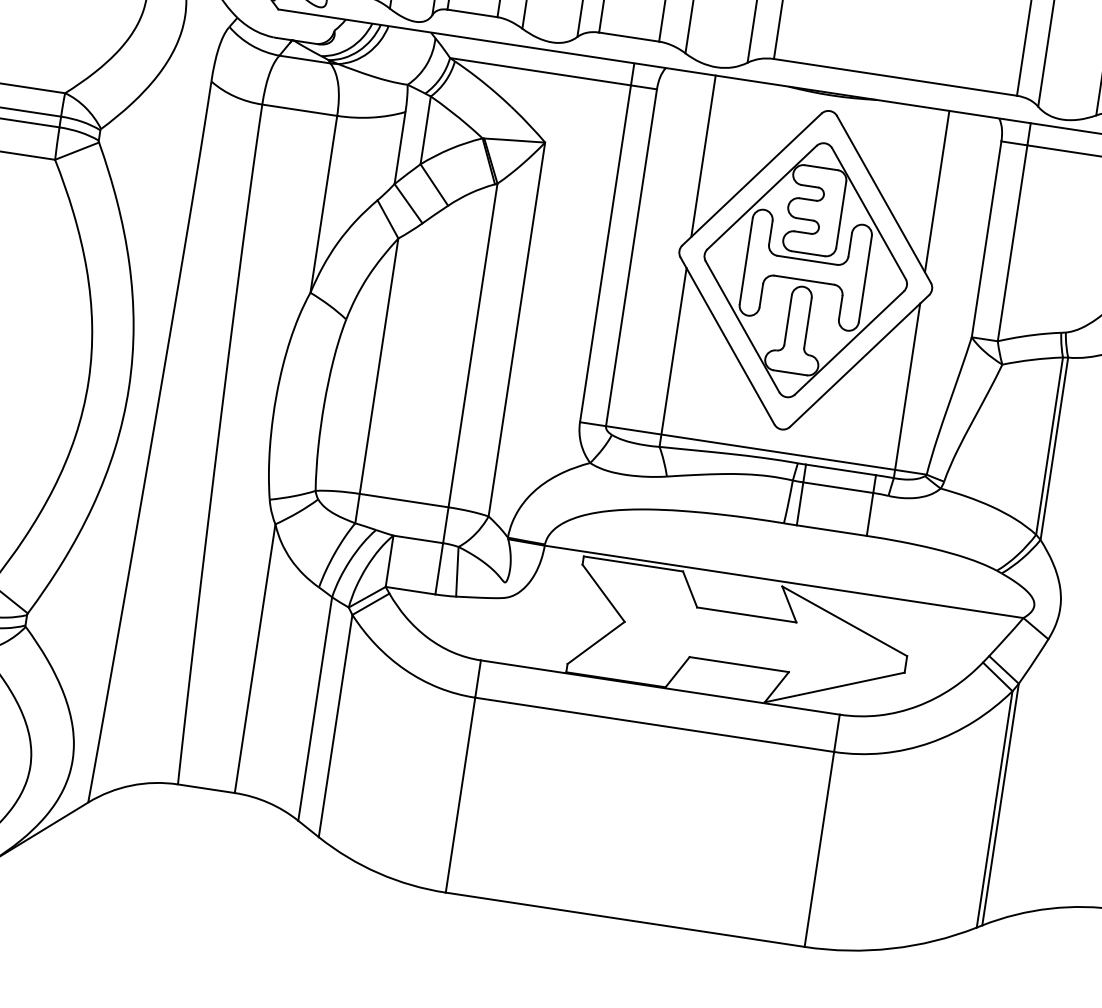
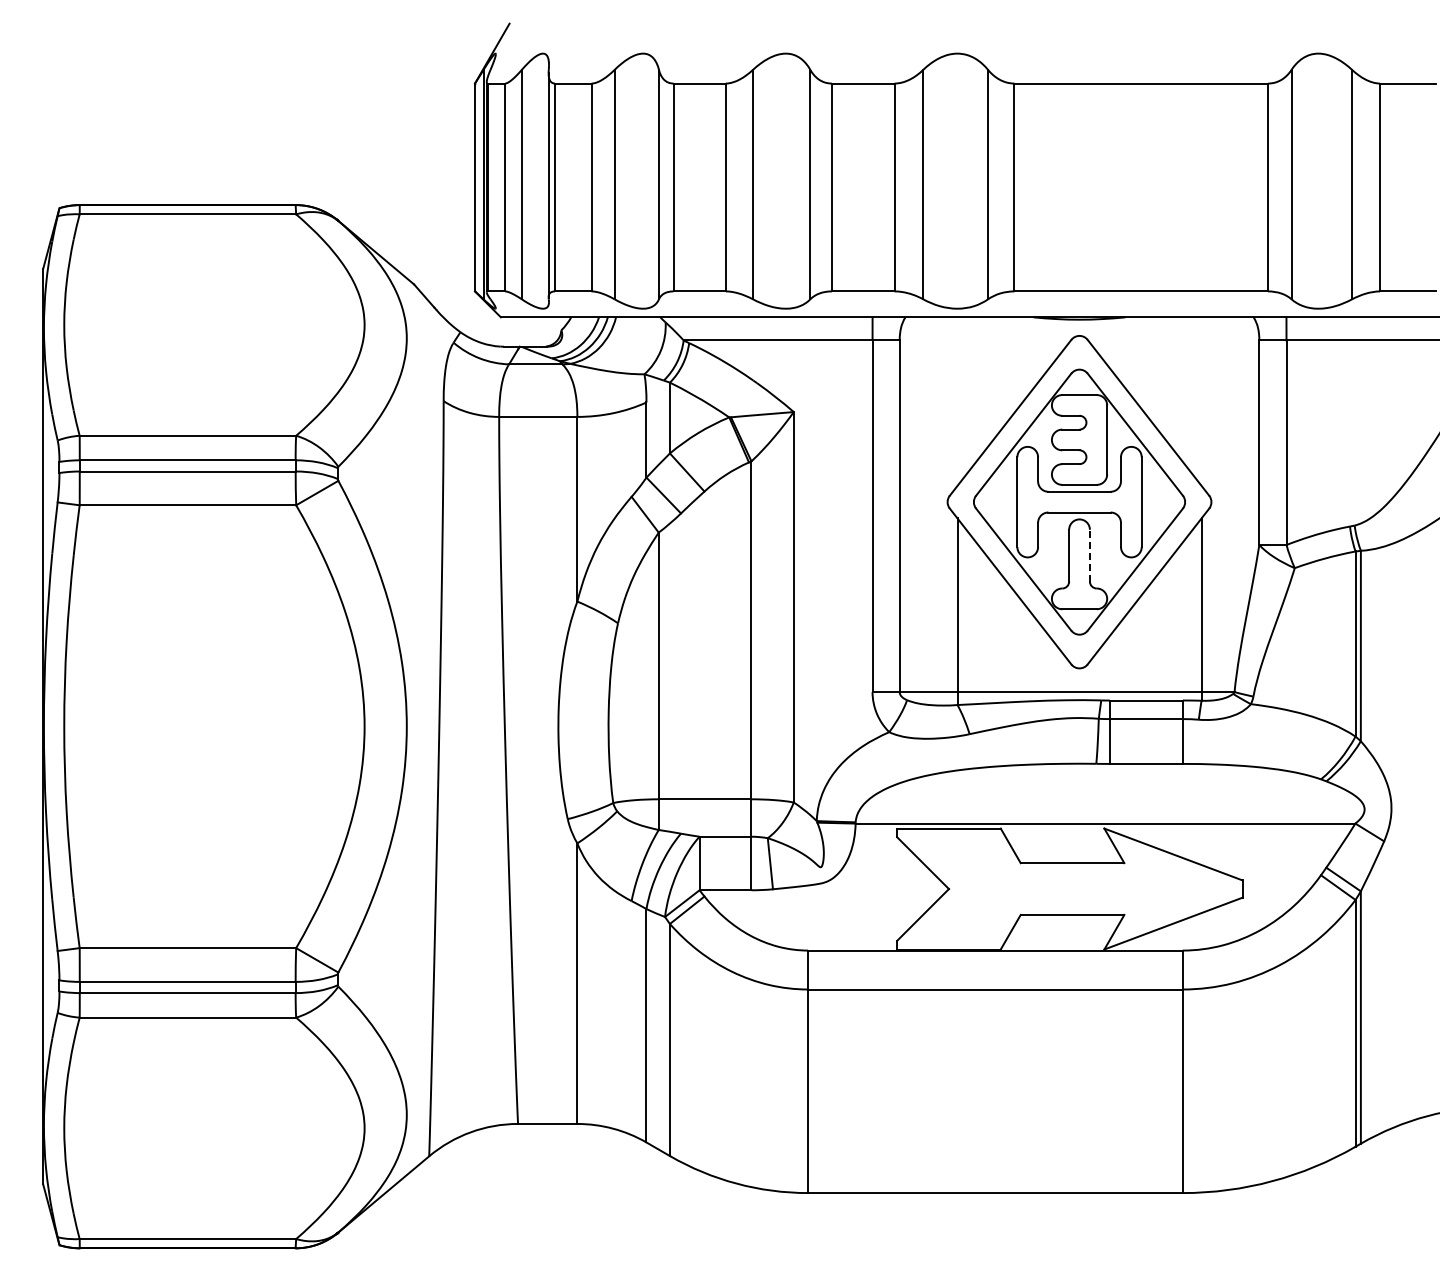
line: (703, 156) -> (957, 401), removed
line: (937, 191) -> (1201, 401), removed
line: (807, 322) -> (1089, 555), solid -> dashed

